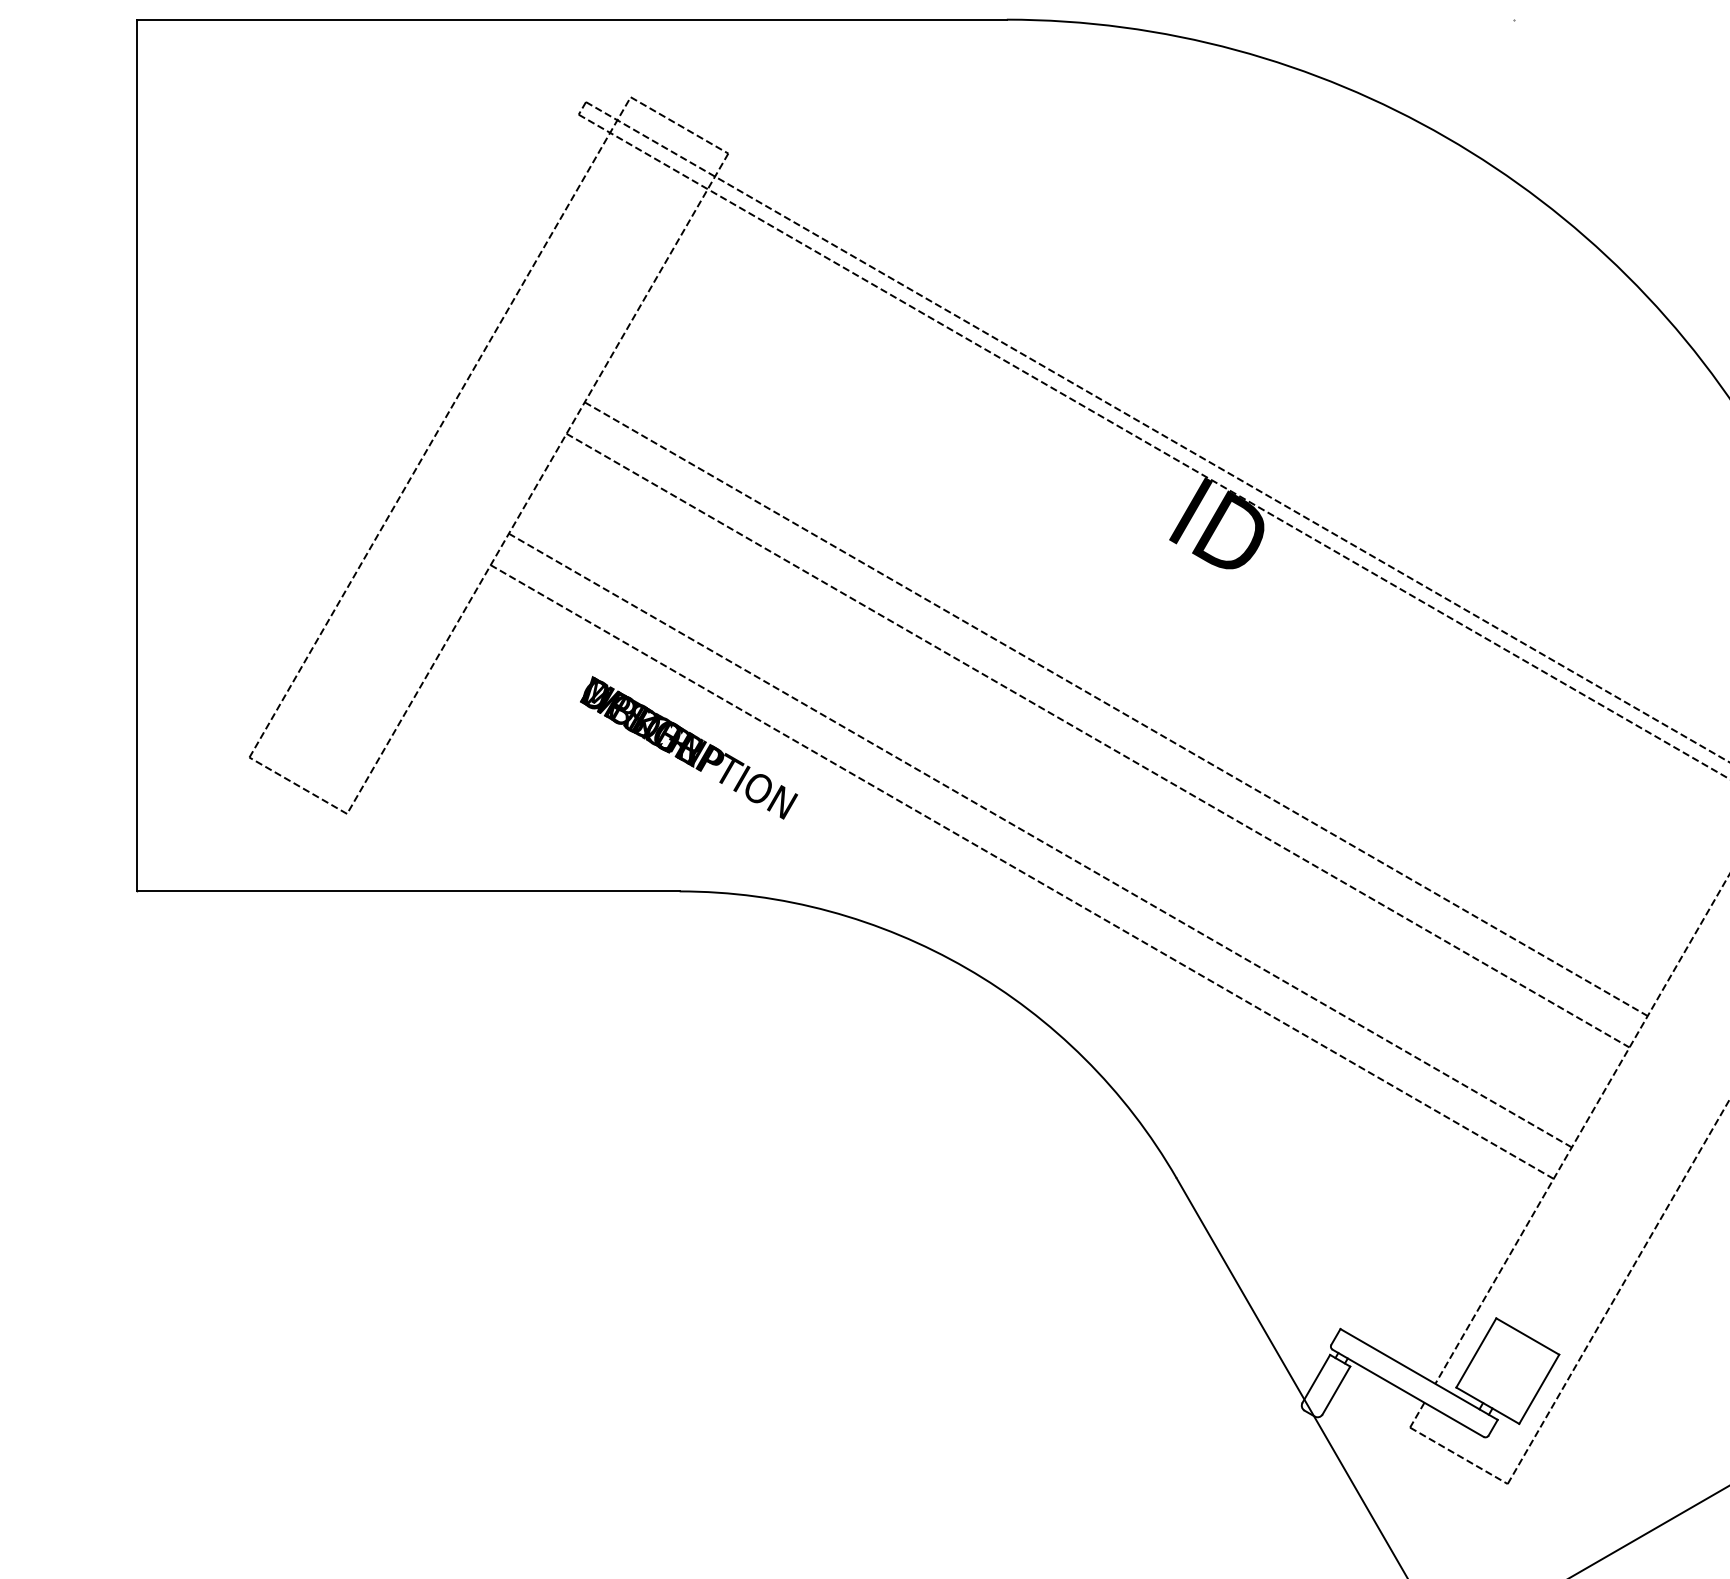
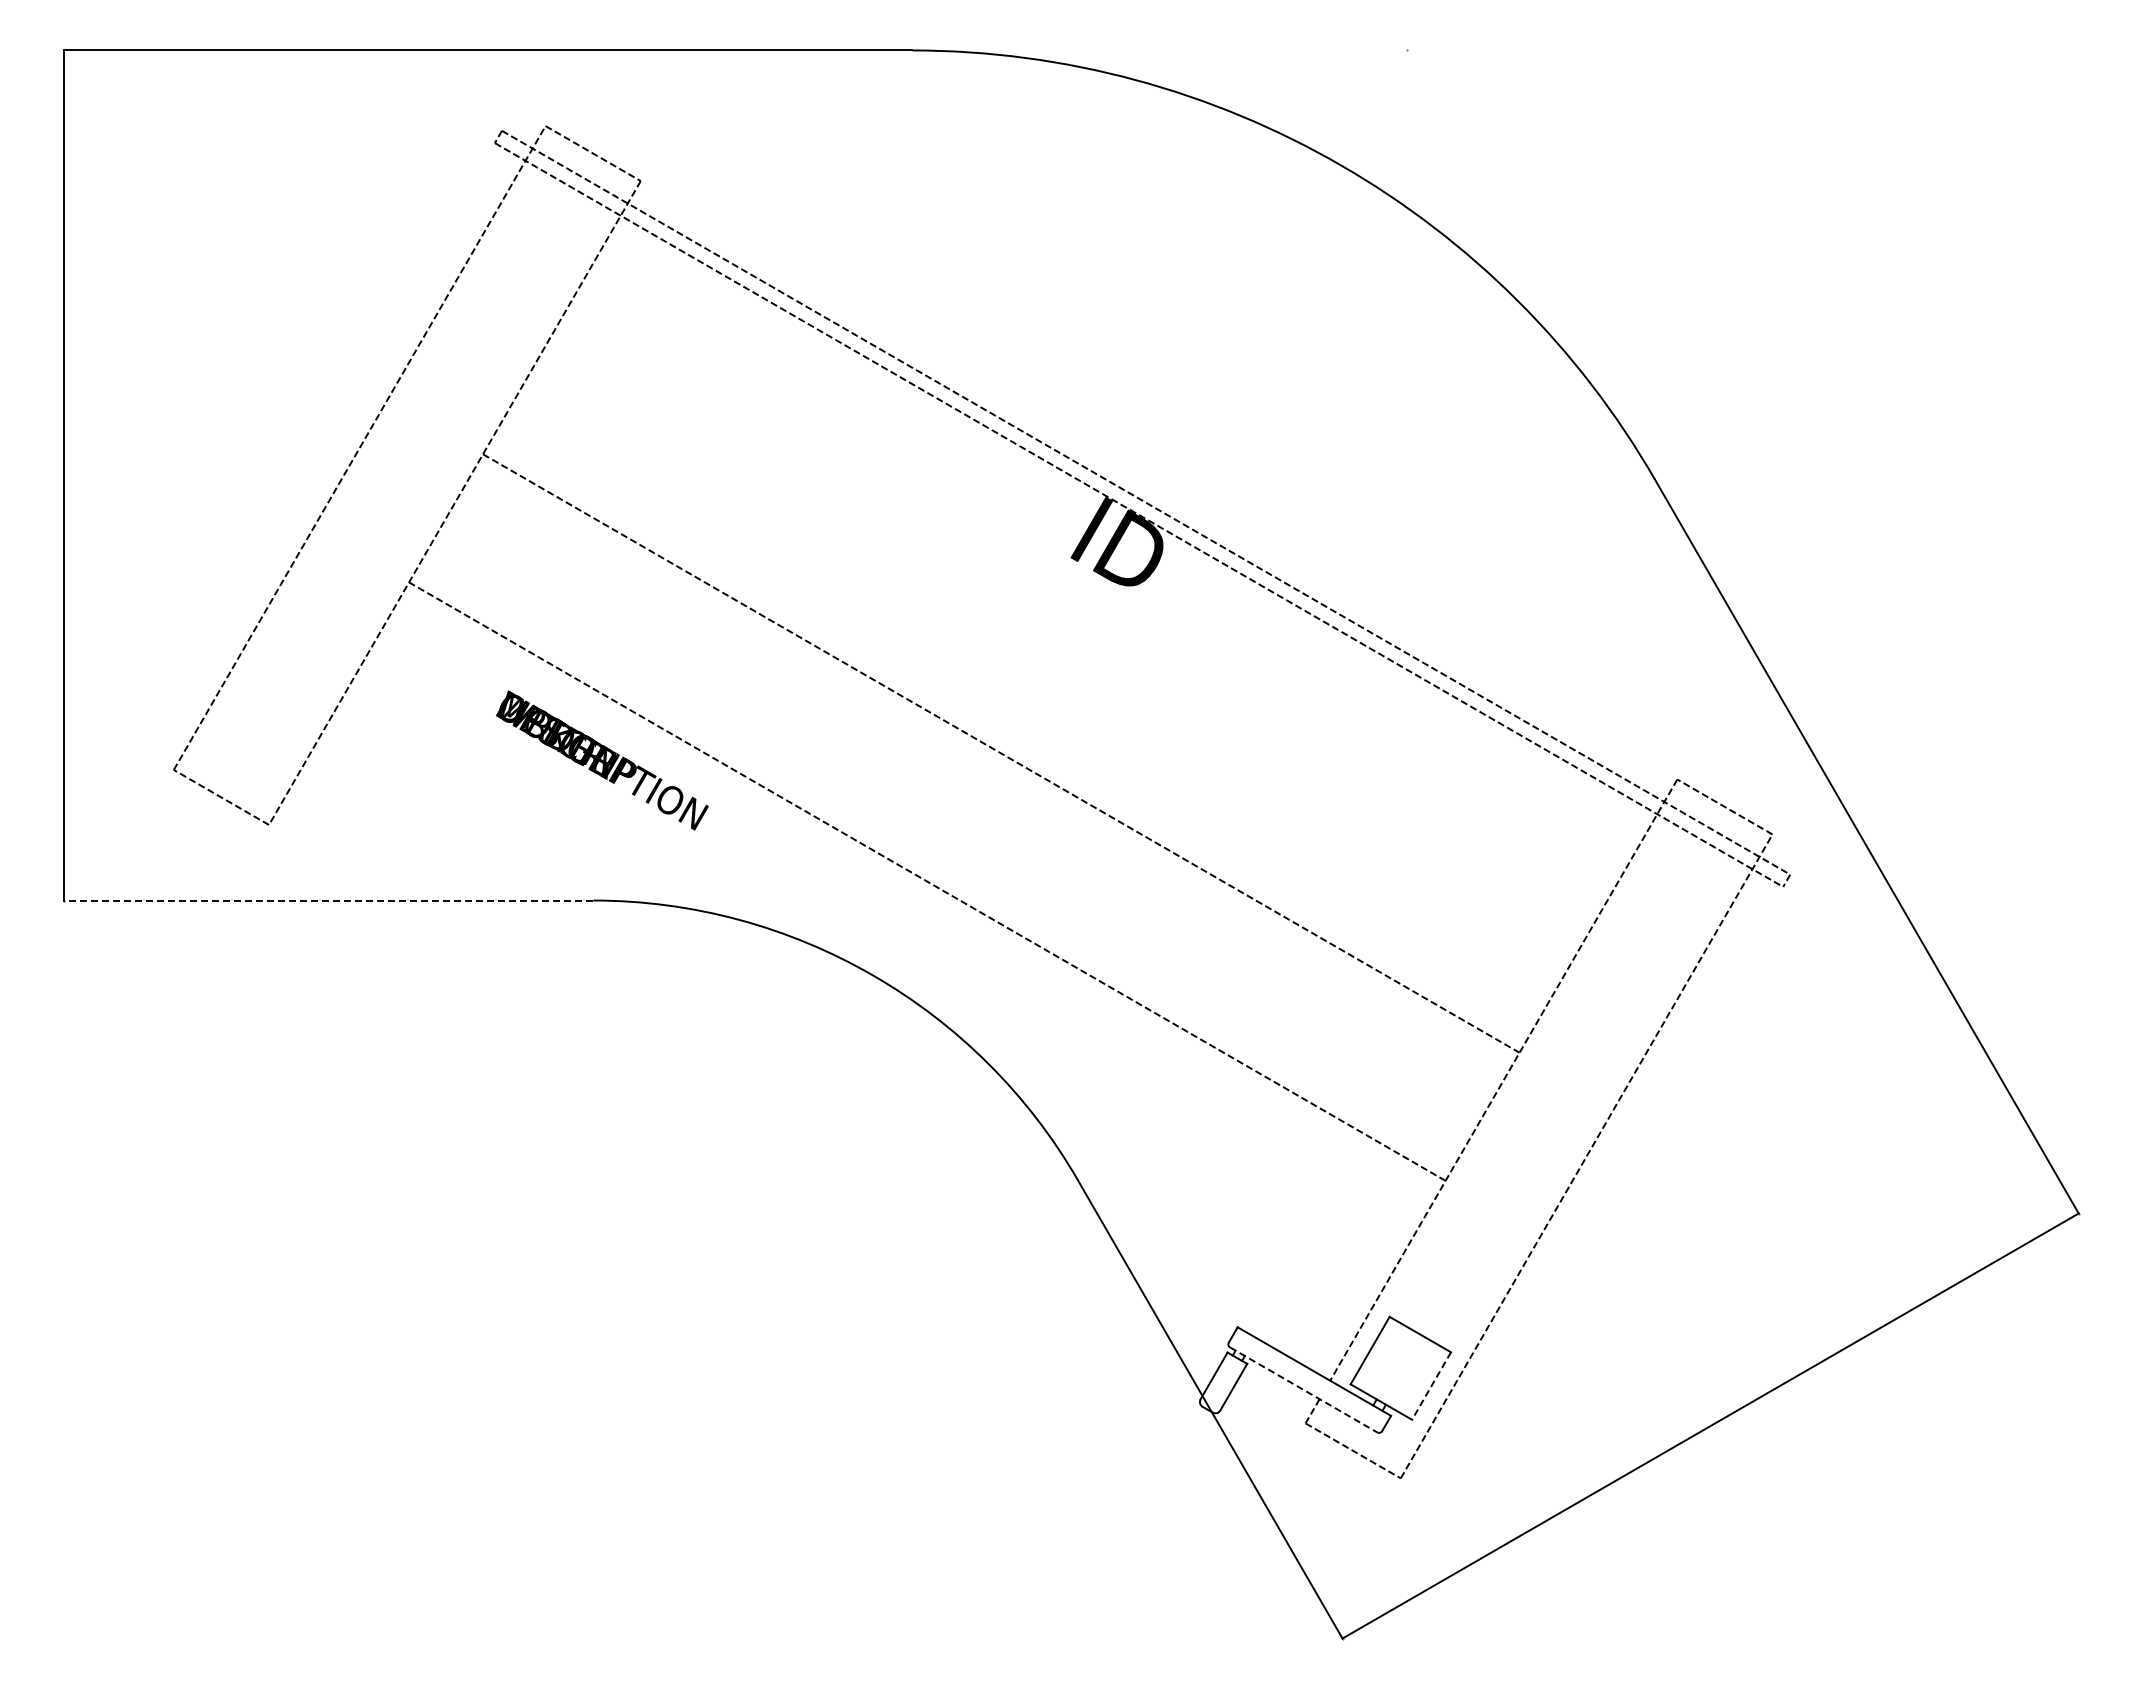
line: (1115, 708) -> (1018, 722), removed
line: (1039, 840) -> (944, 850), removed
line: (408, 891) -> (328, 900), solid -> dashed
line: (1539, 1389) -> (1431, 1386), solid -> dashed
line: (1408, 1393) -> (1304, 1390), solid -> dashed

